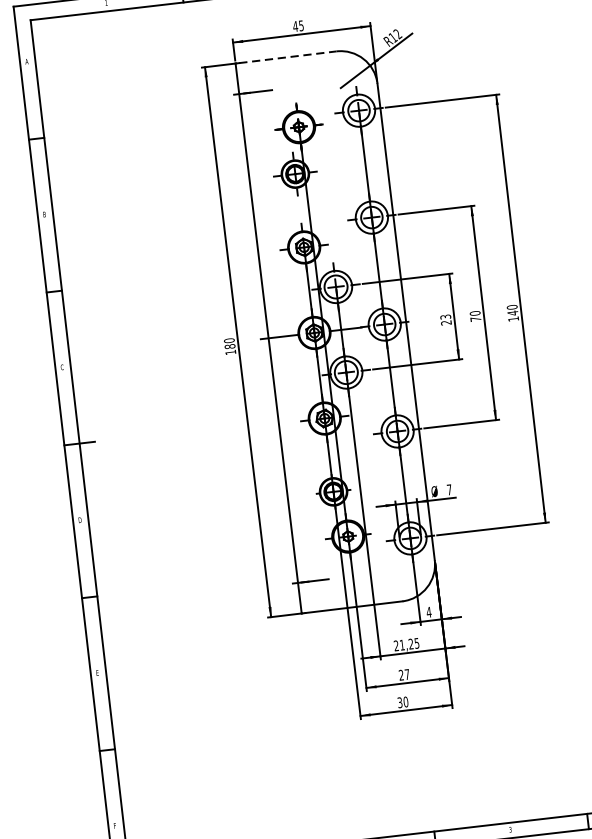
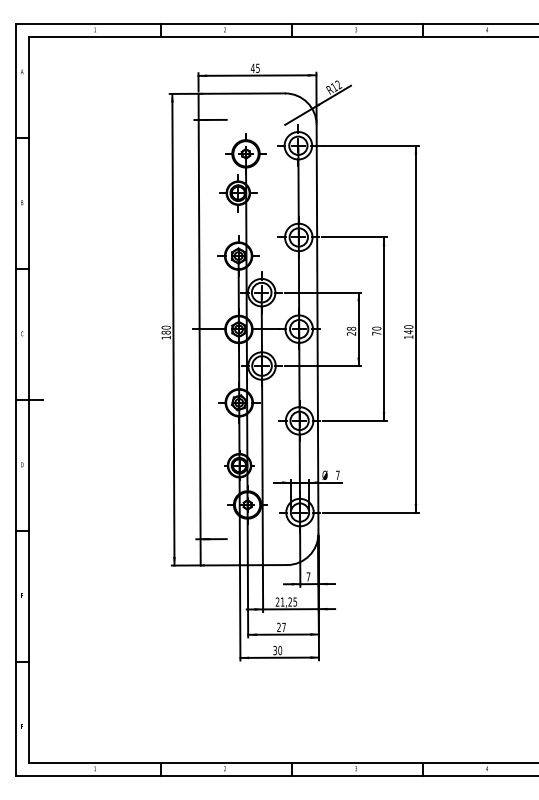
line: (287, 57) -> (243, 93), dashed -> solid
text: (445, 316) -> (351, 328), 23 -> 28
text: (428, 611) -> (308, 576), 4 -> 7

